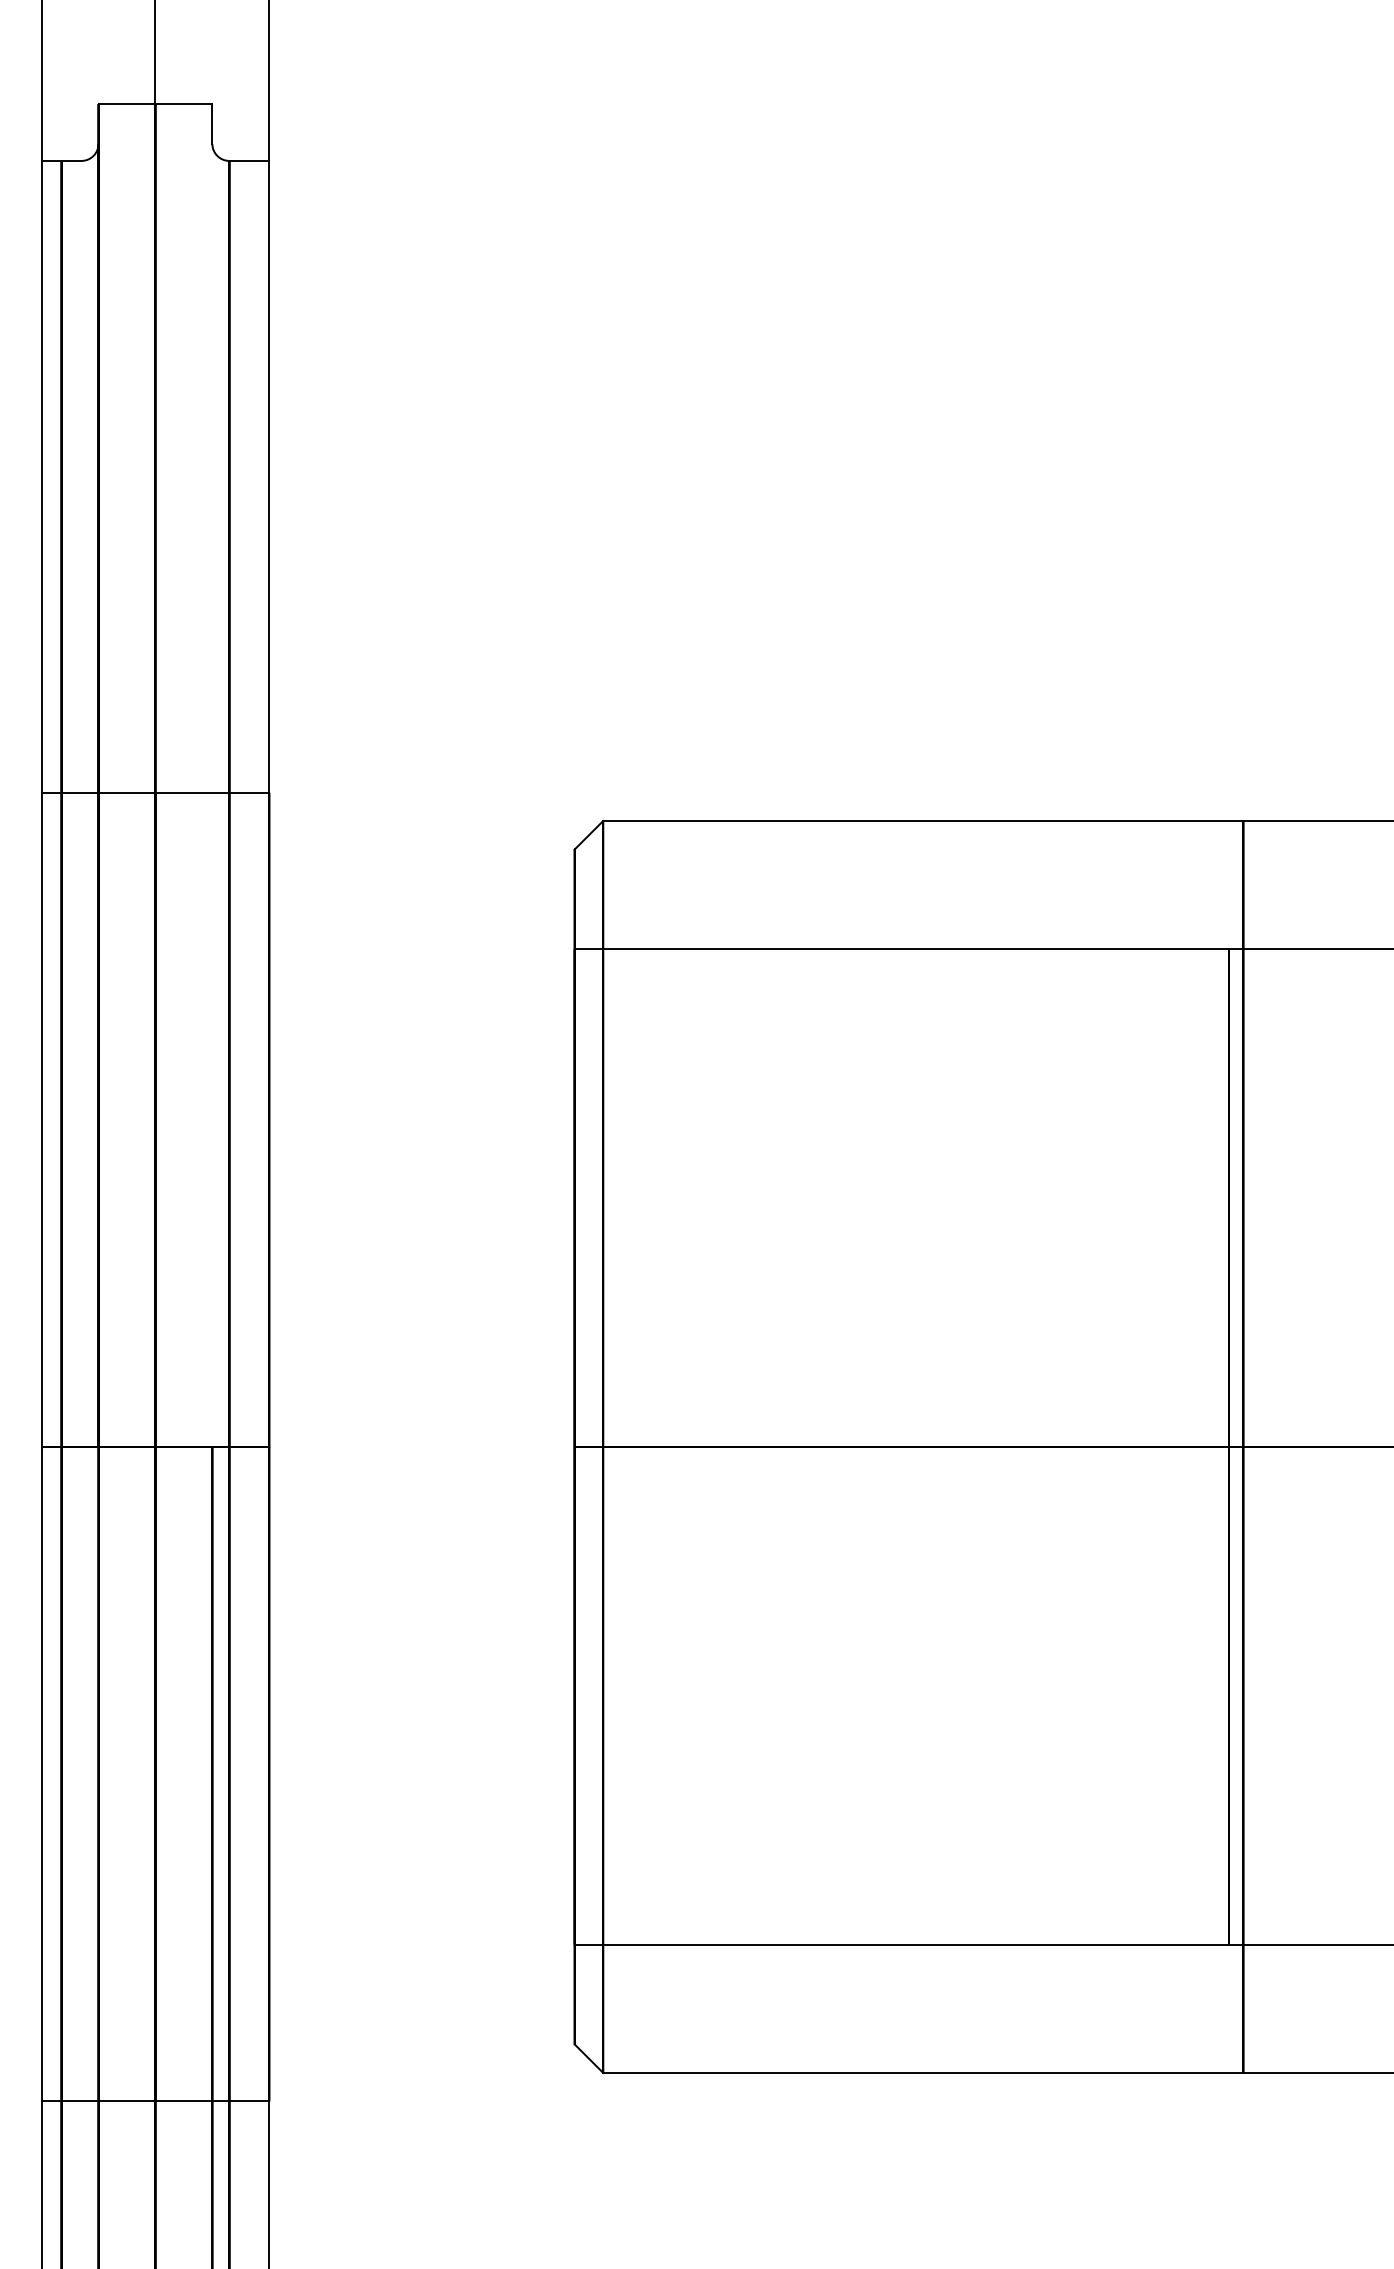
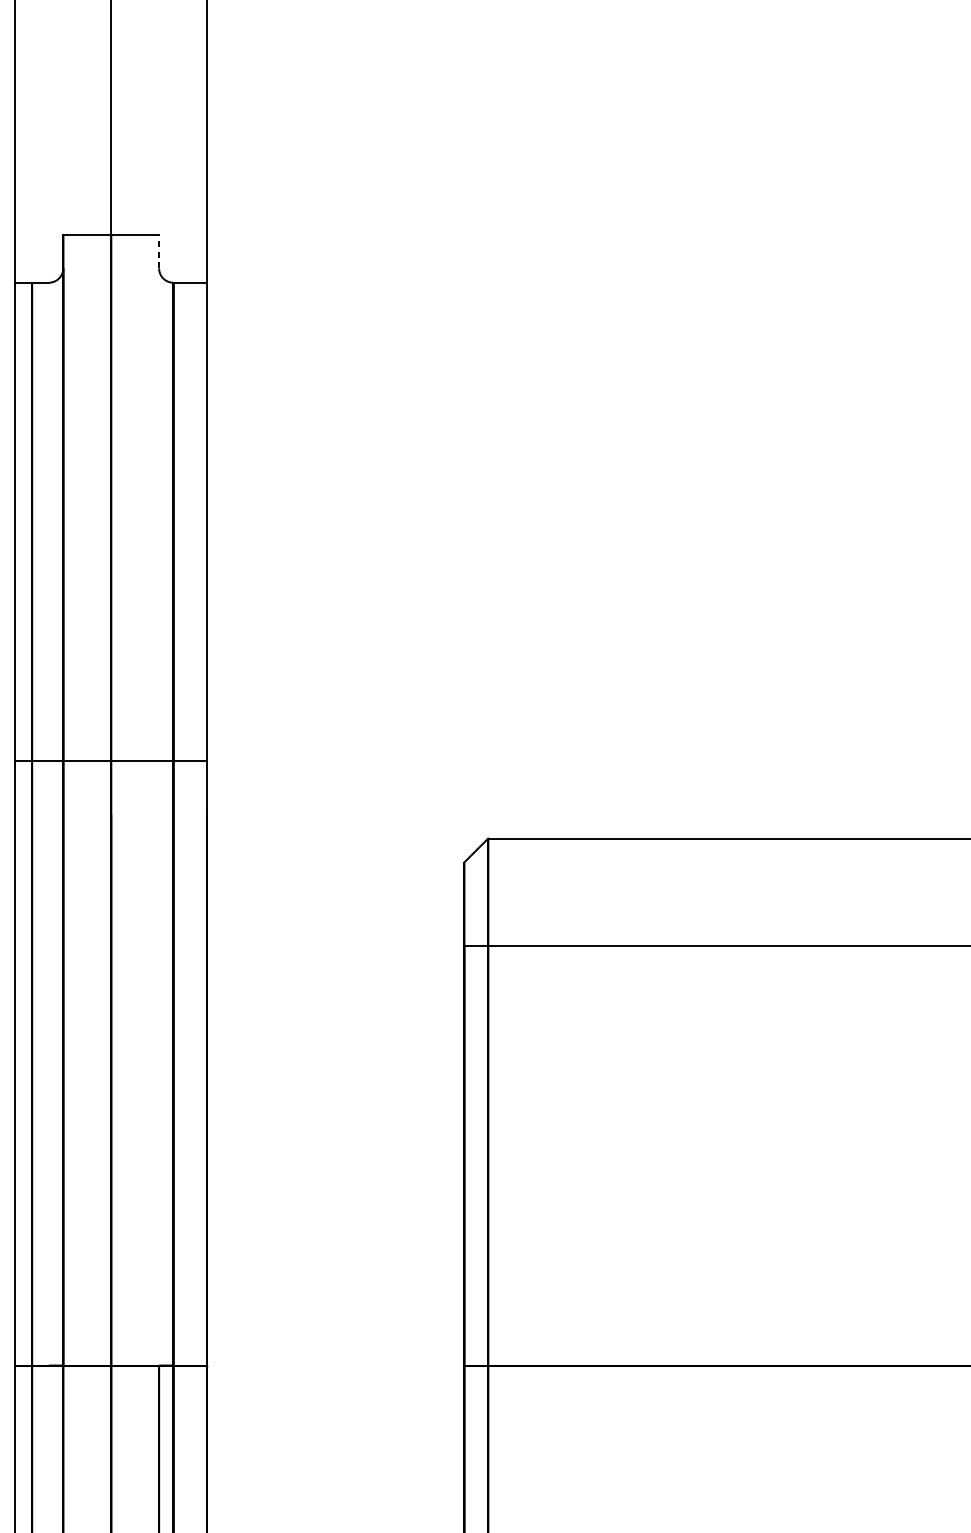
line: (212, 123) -> (159, 251), solid -> dashed
line: (155, 792) -> (111, 760), moved

